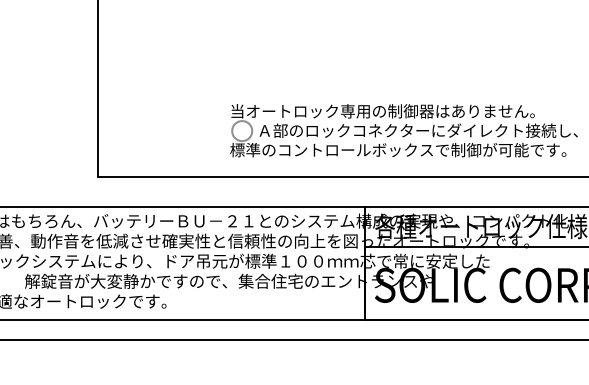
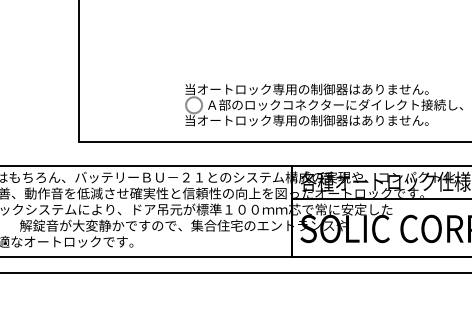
text: (397, 150) -> (318, 120), 標準のコントロールボックスで制御が可能です。 -> 当オートロック専用の制御器はありません。

